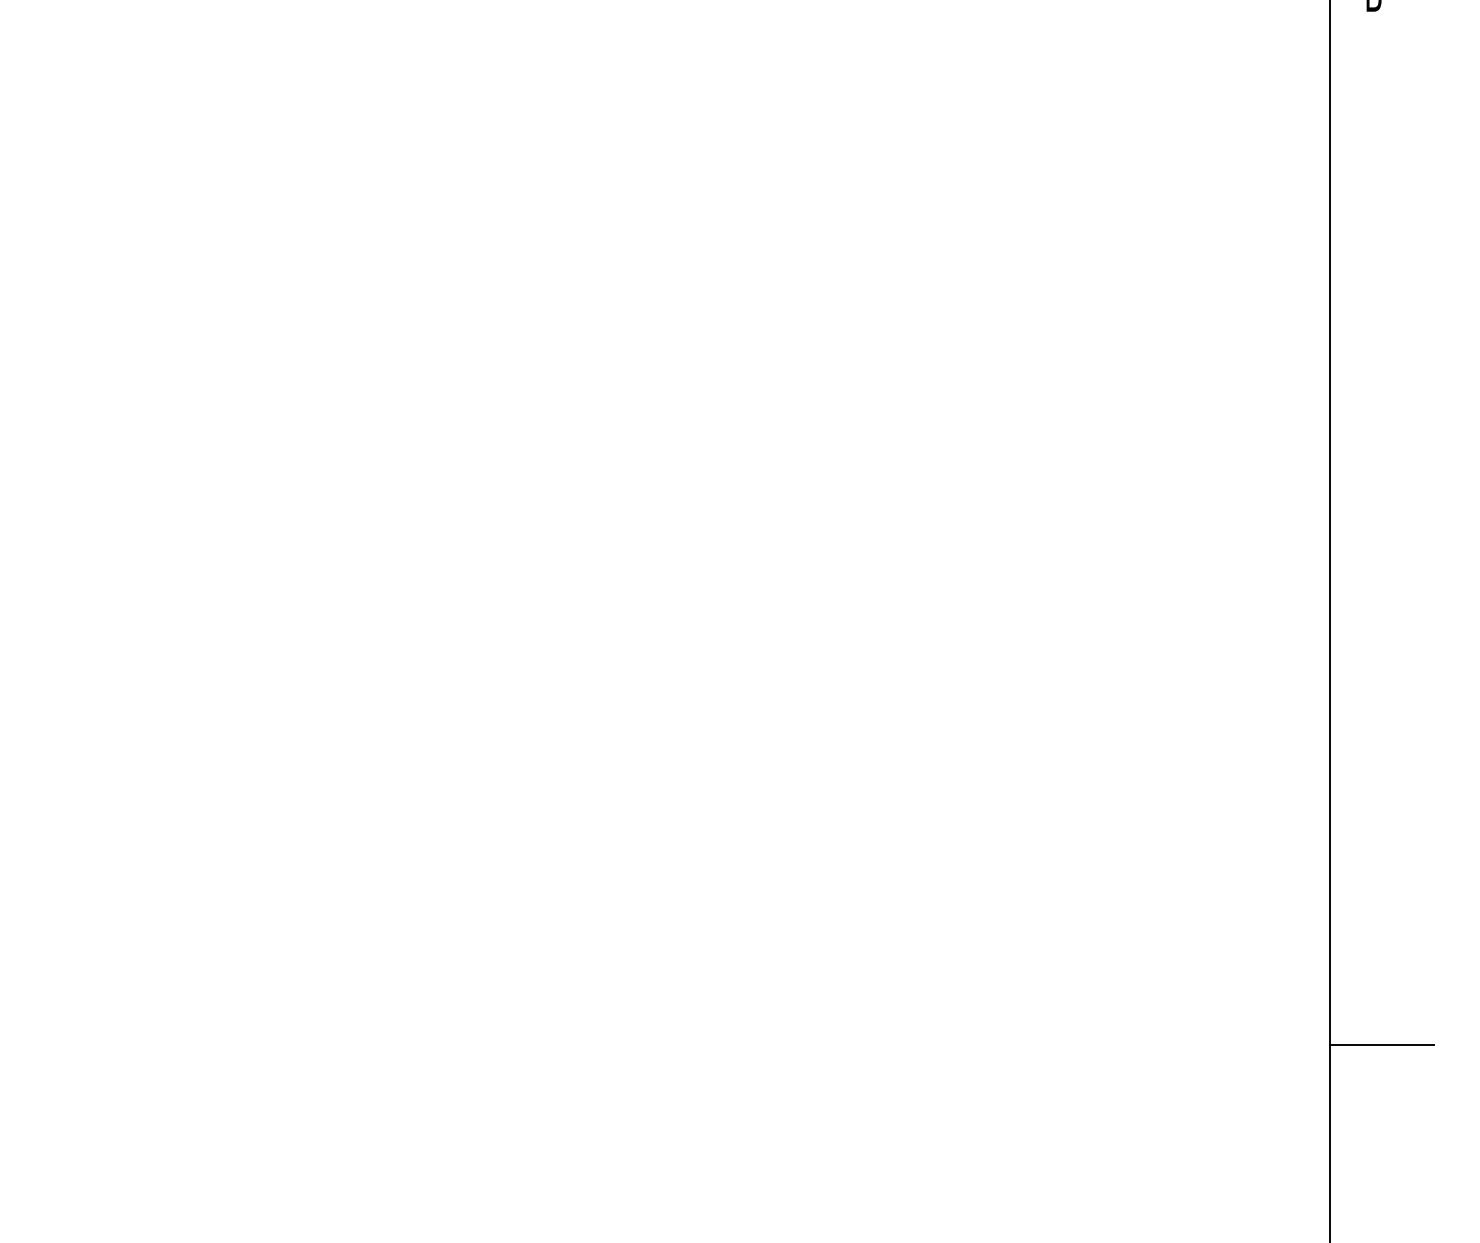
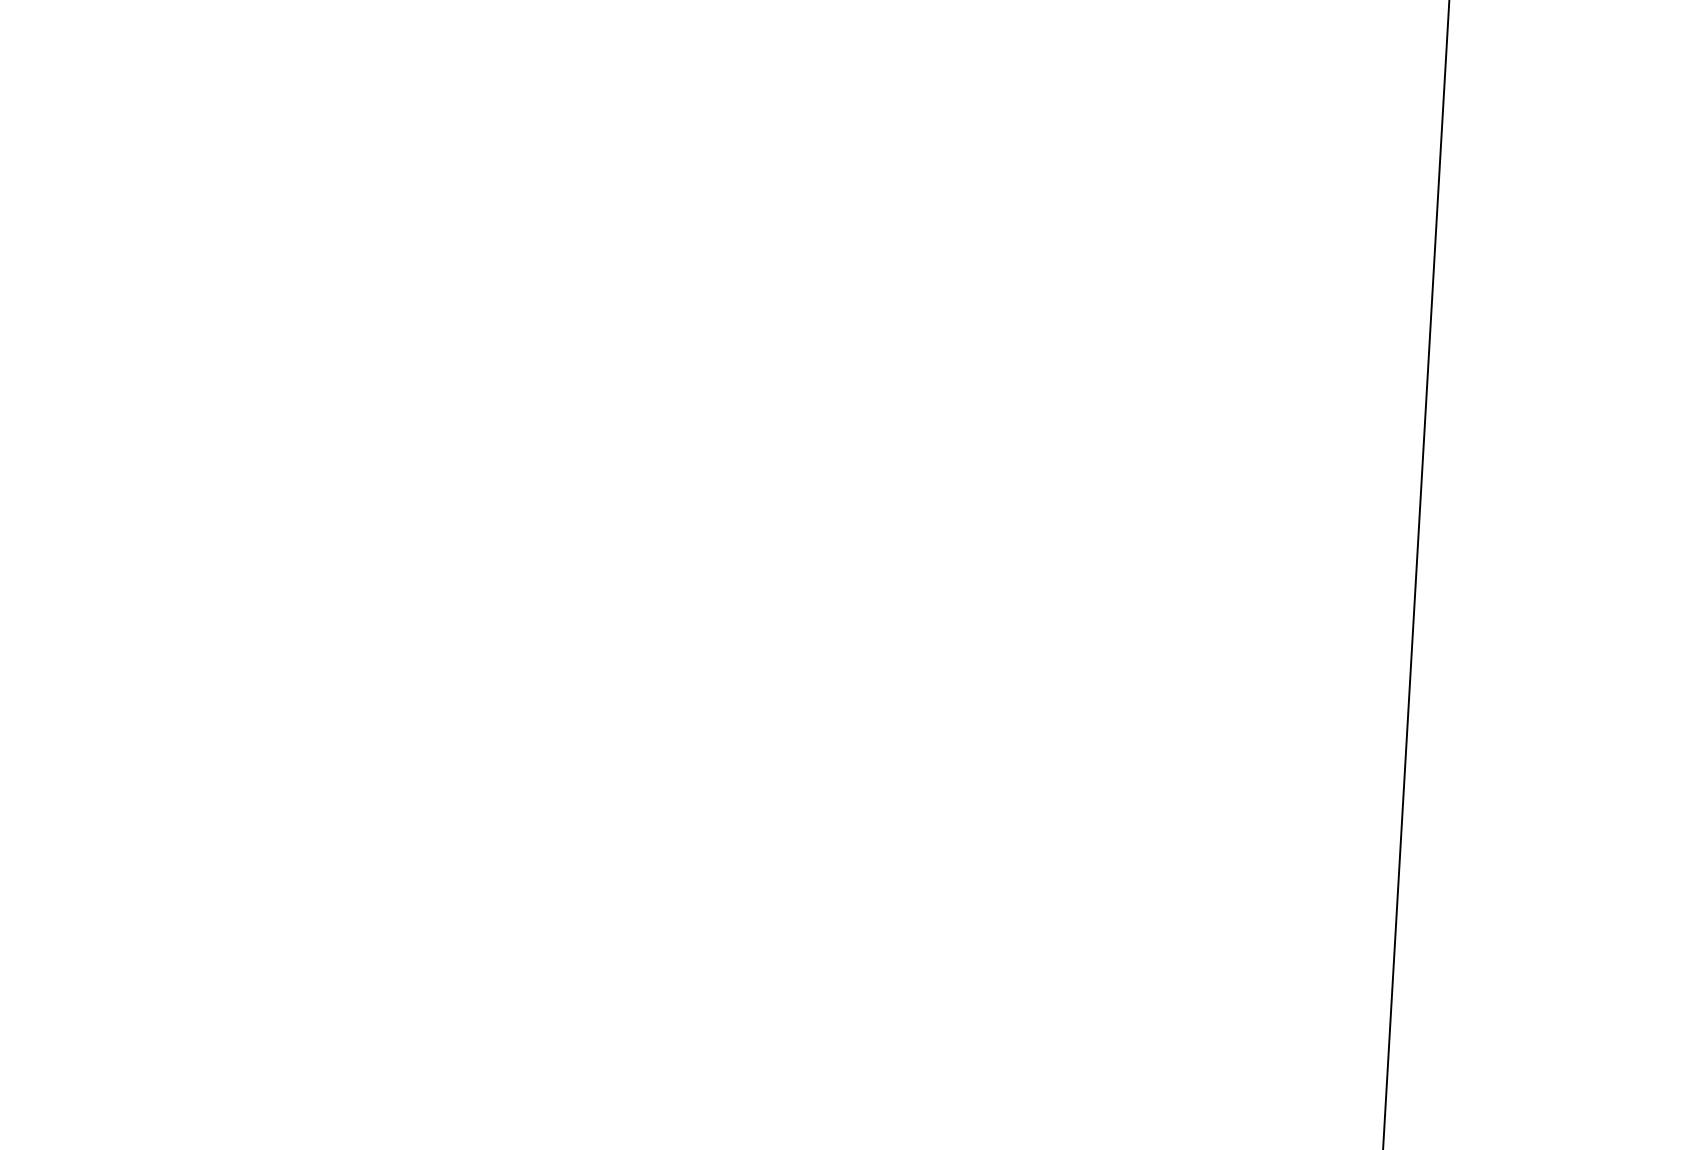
line: (1381, 1045) -> (1454, 970), removed

